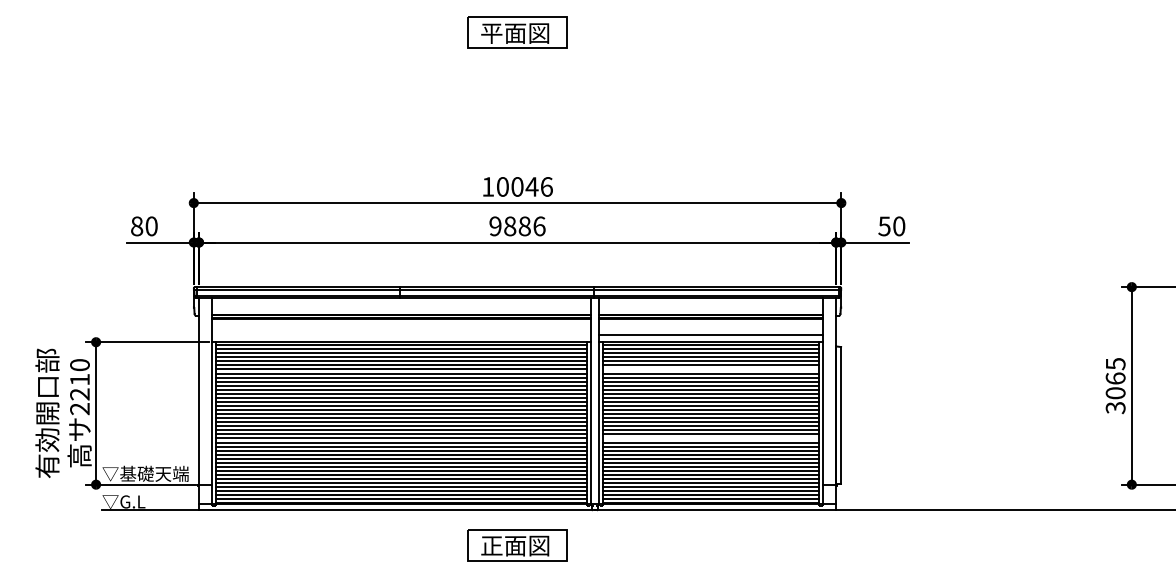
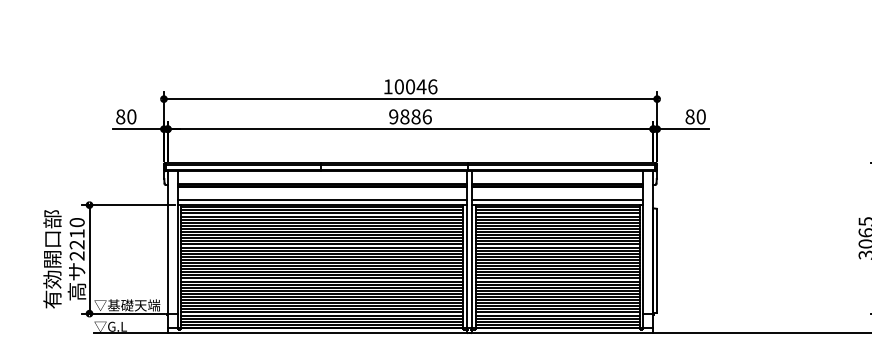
text: (884, 226) -> (690, 116), 50 -> 80
line: (401, 334) -> (322, 199), added
line: (710, 369) -> (557, 225), added
line: (710, 438) -> (557, 278), added

